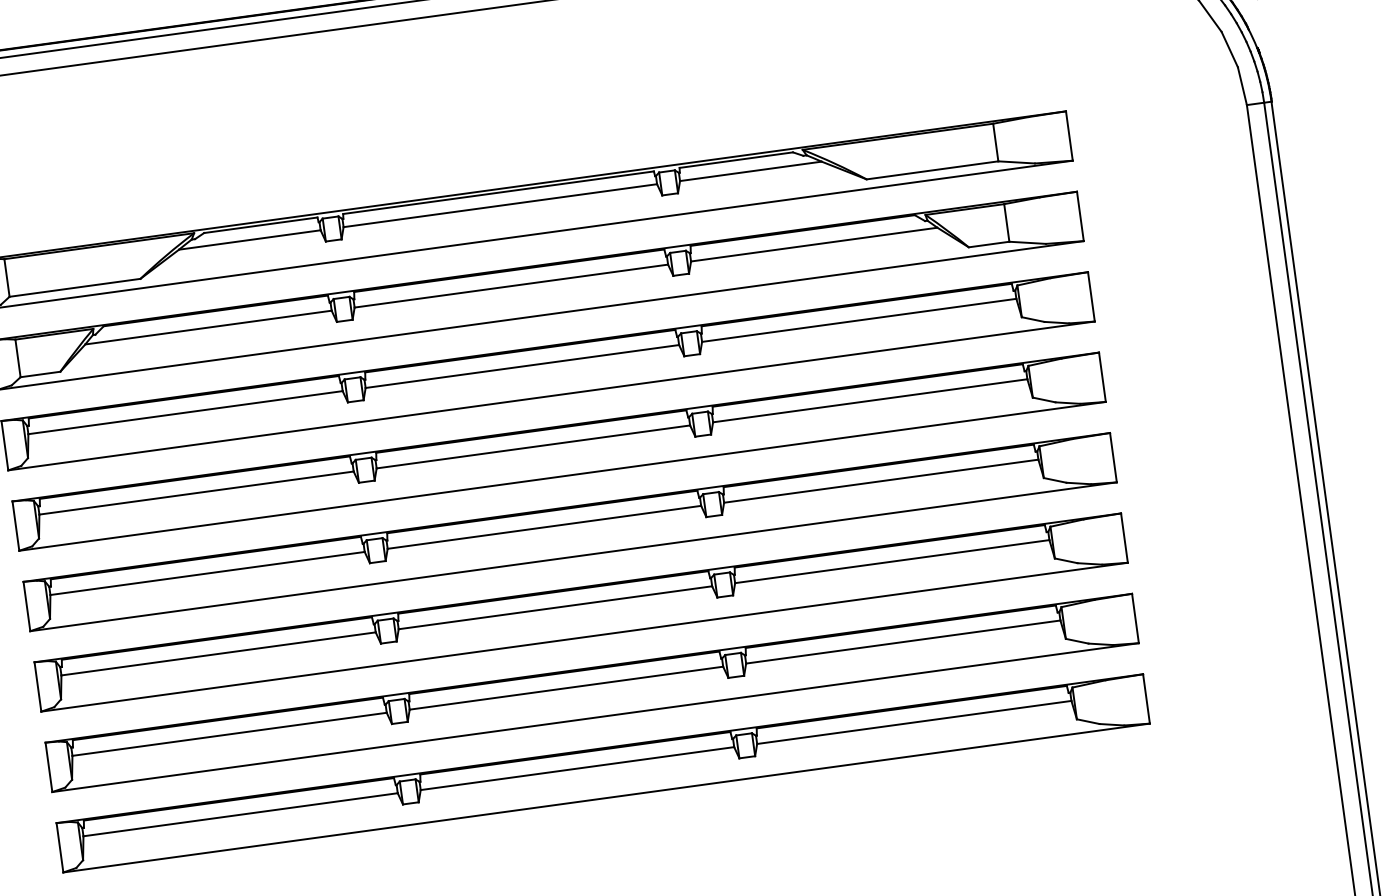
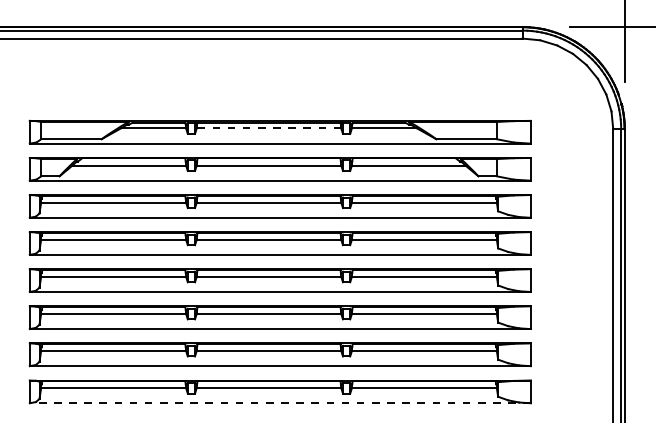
line: (499, 205) -> (268, 128), solid -> dashed
line: (606, 798) -> (280, 403), solid -> dashed

